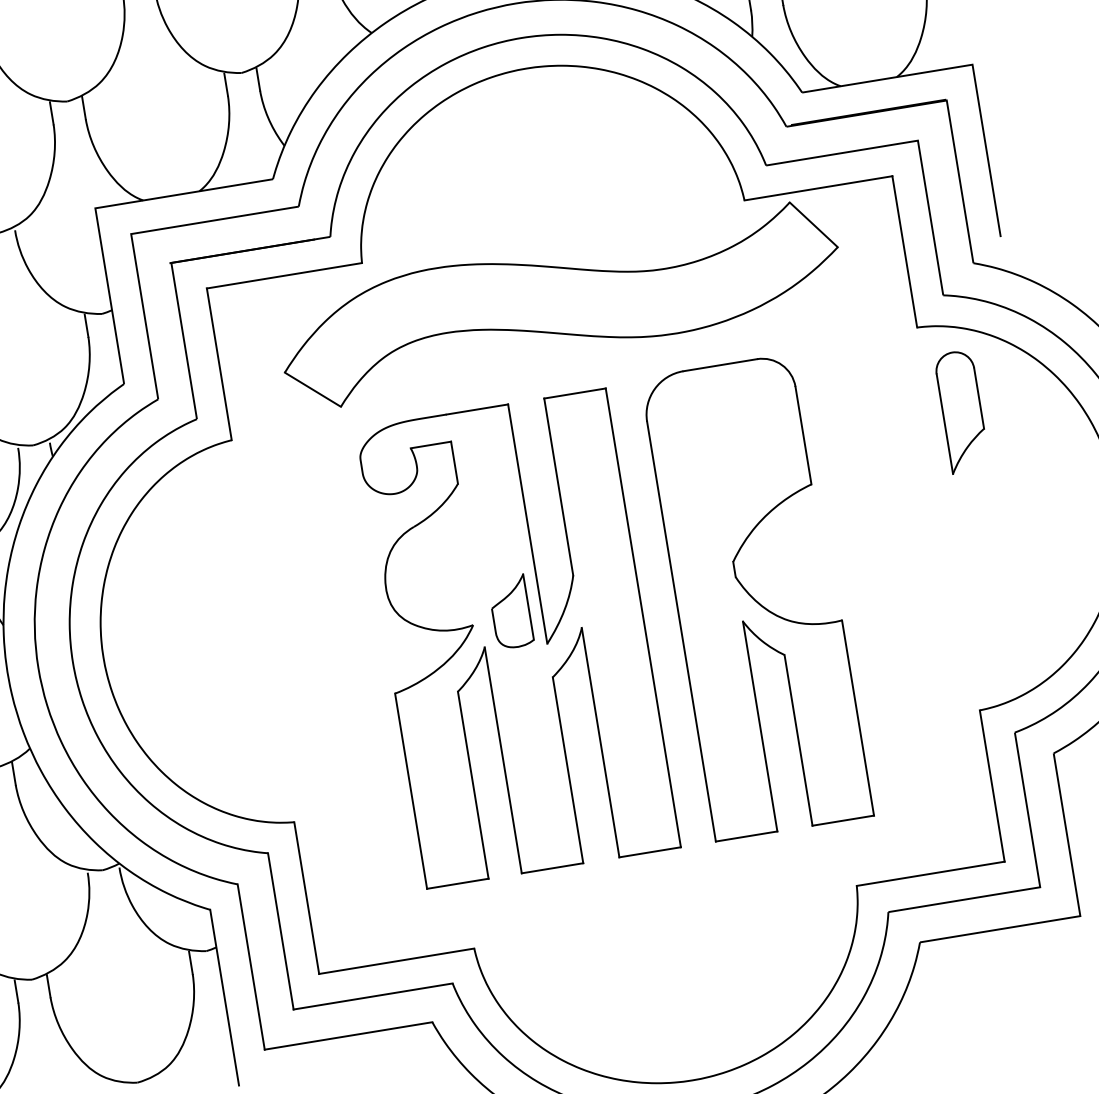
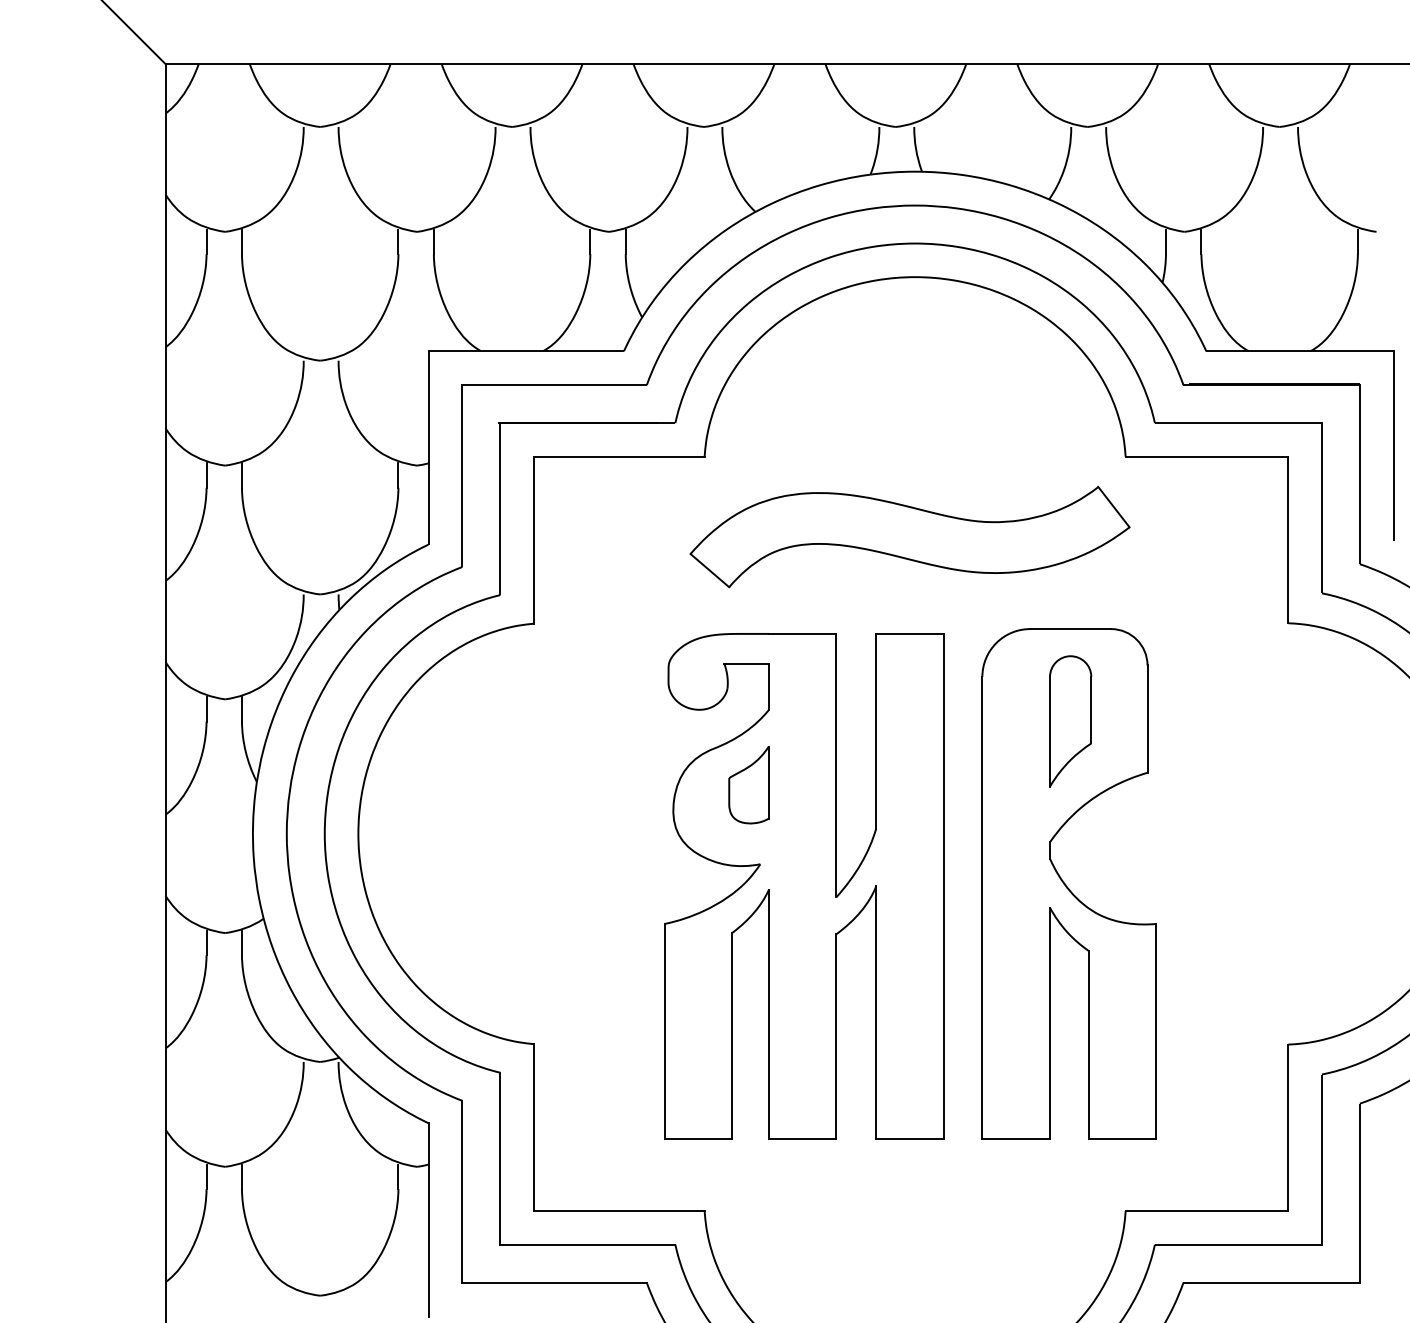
part: (560, 305) -> (909, 537), size x0.71
part: (961, 411) -> (1070, 721), moved
part: (510, 612) -> (748, 785), moved

